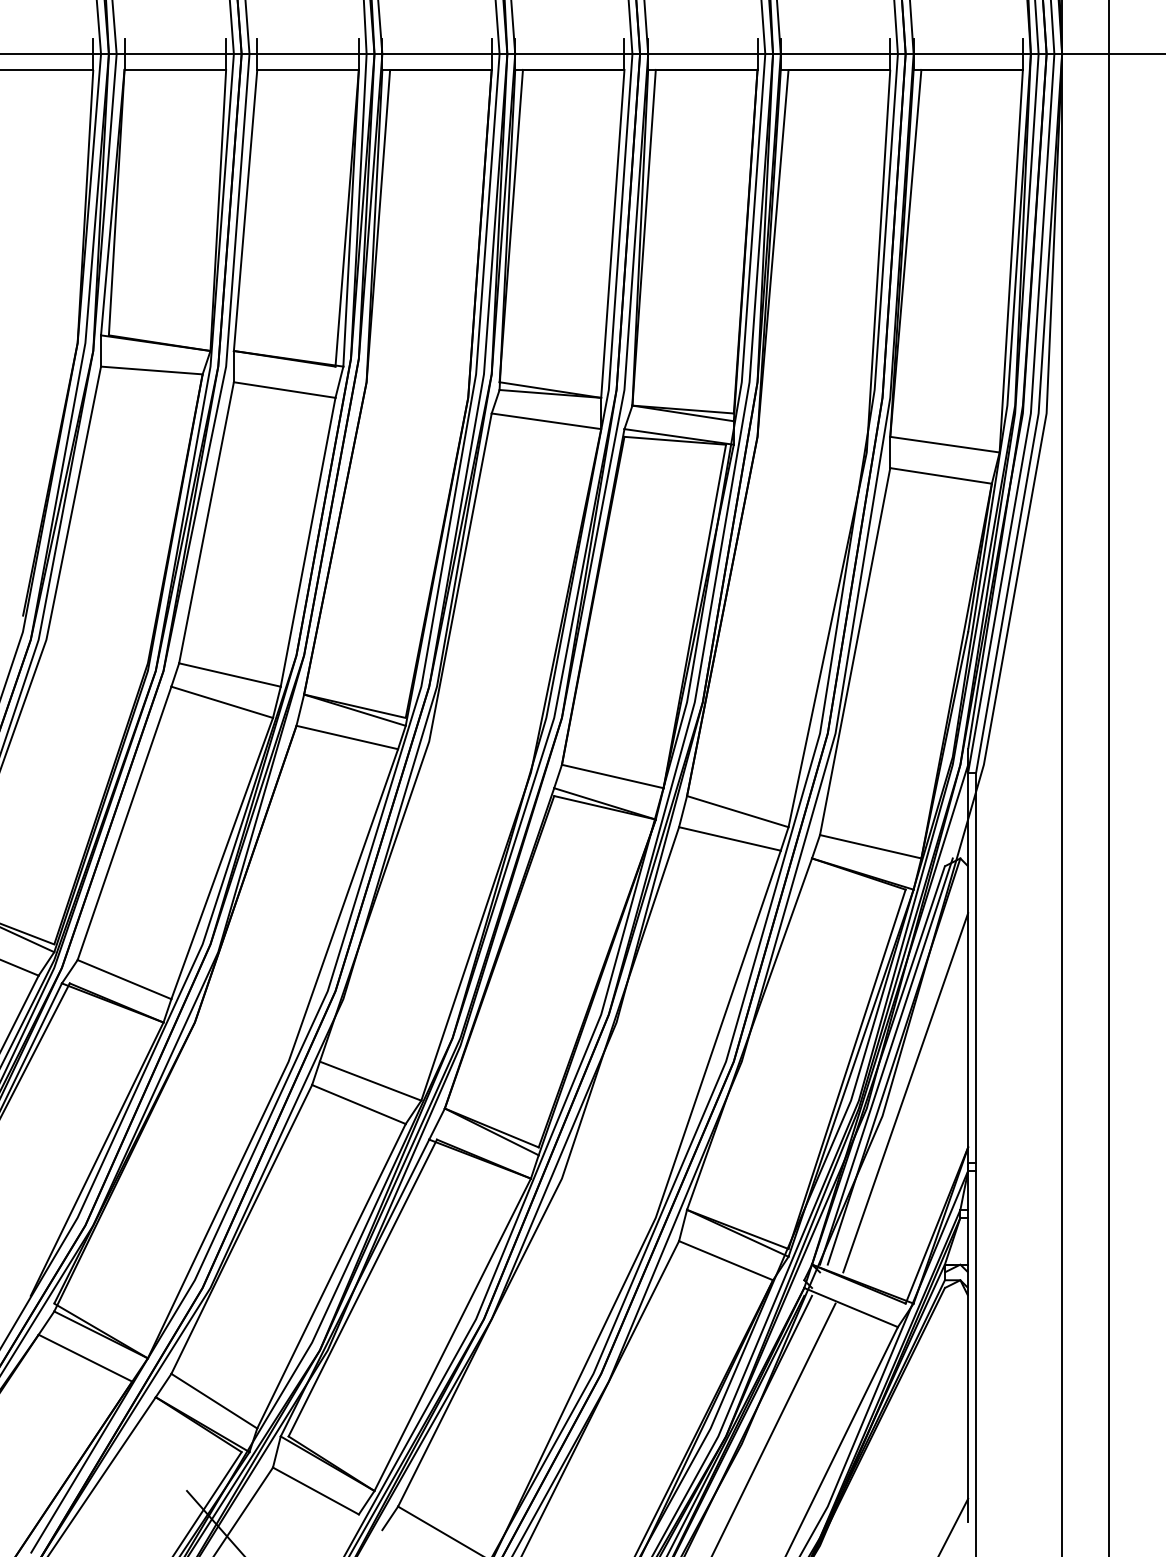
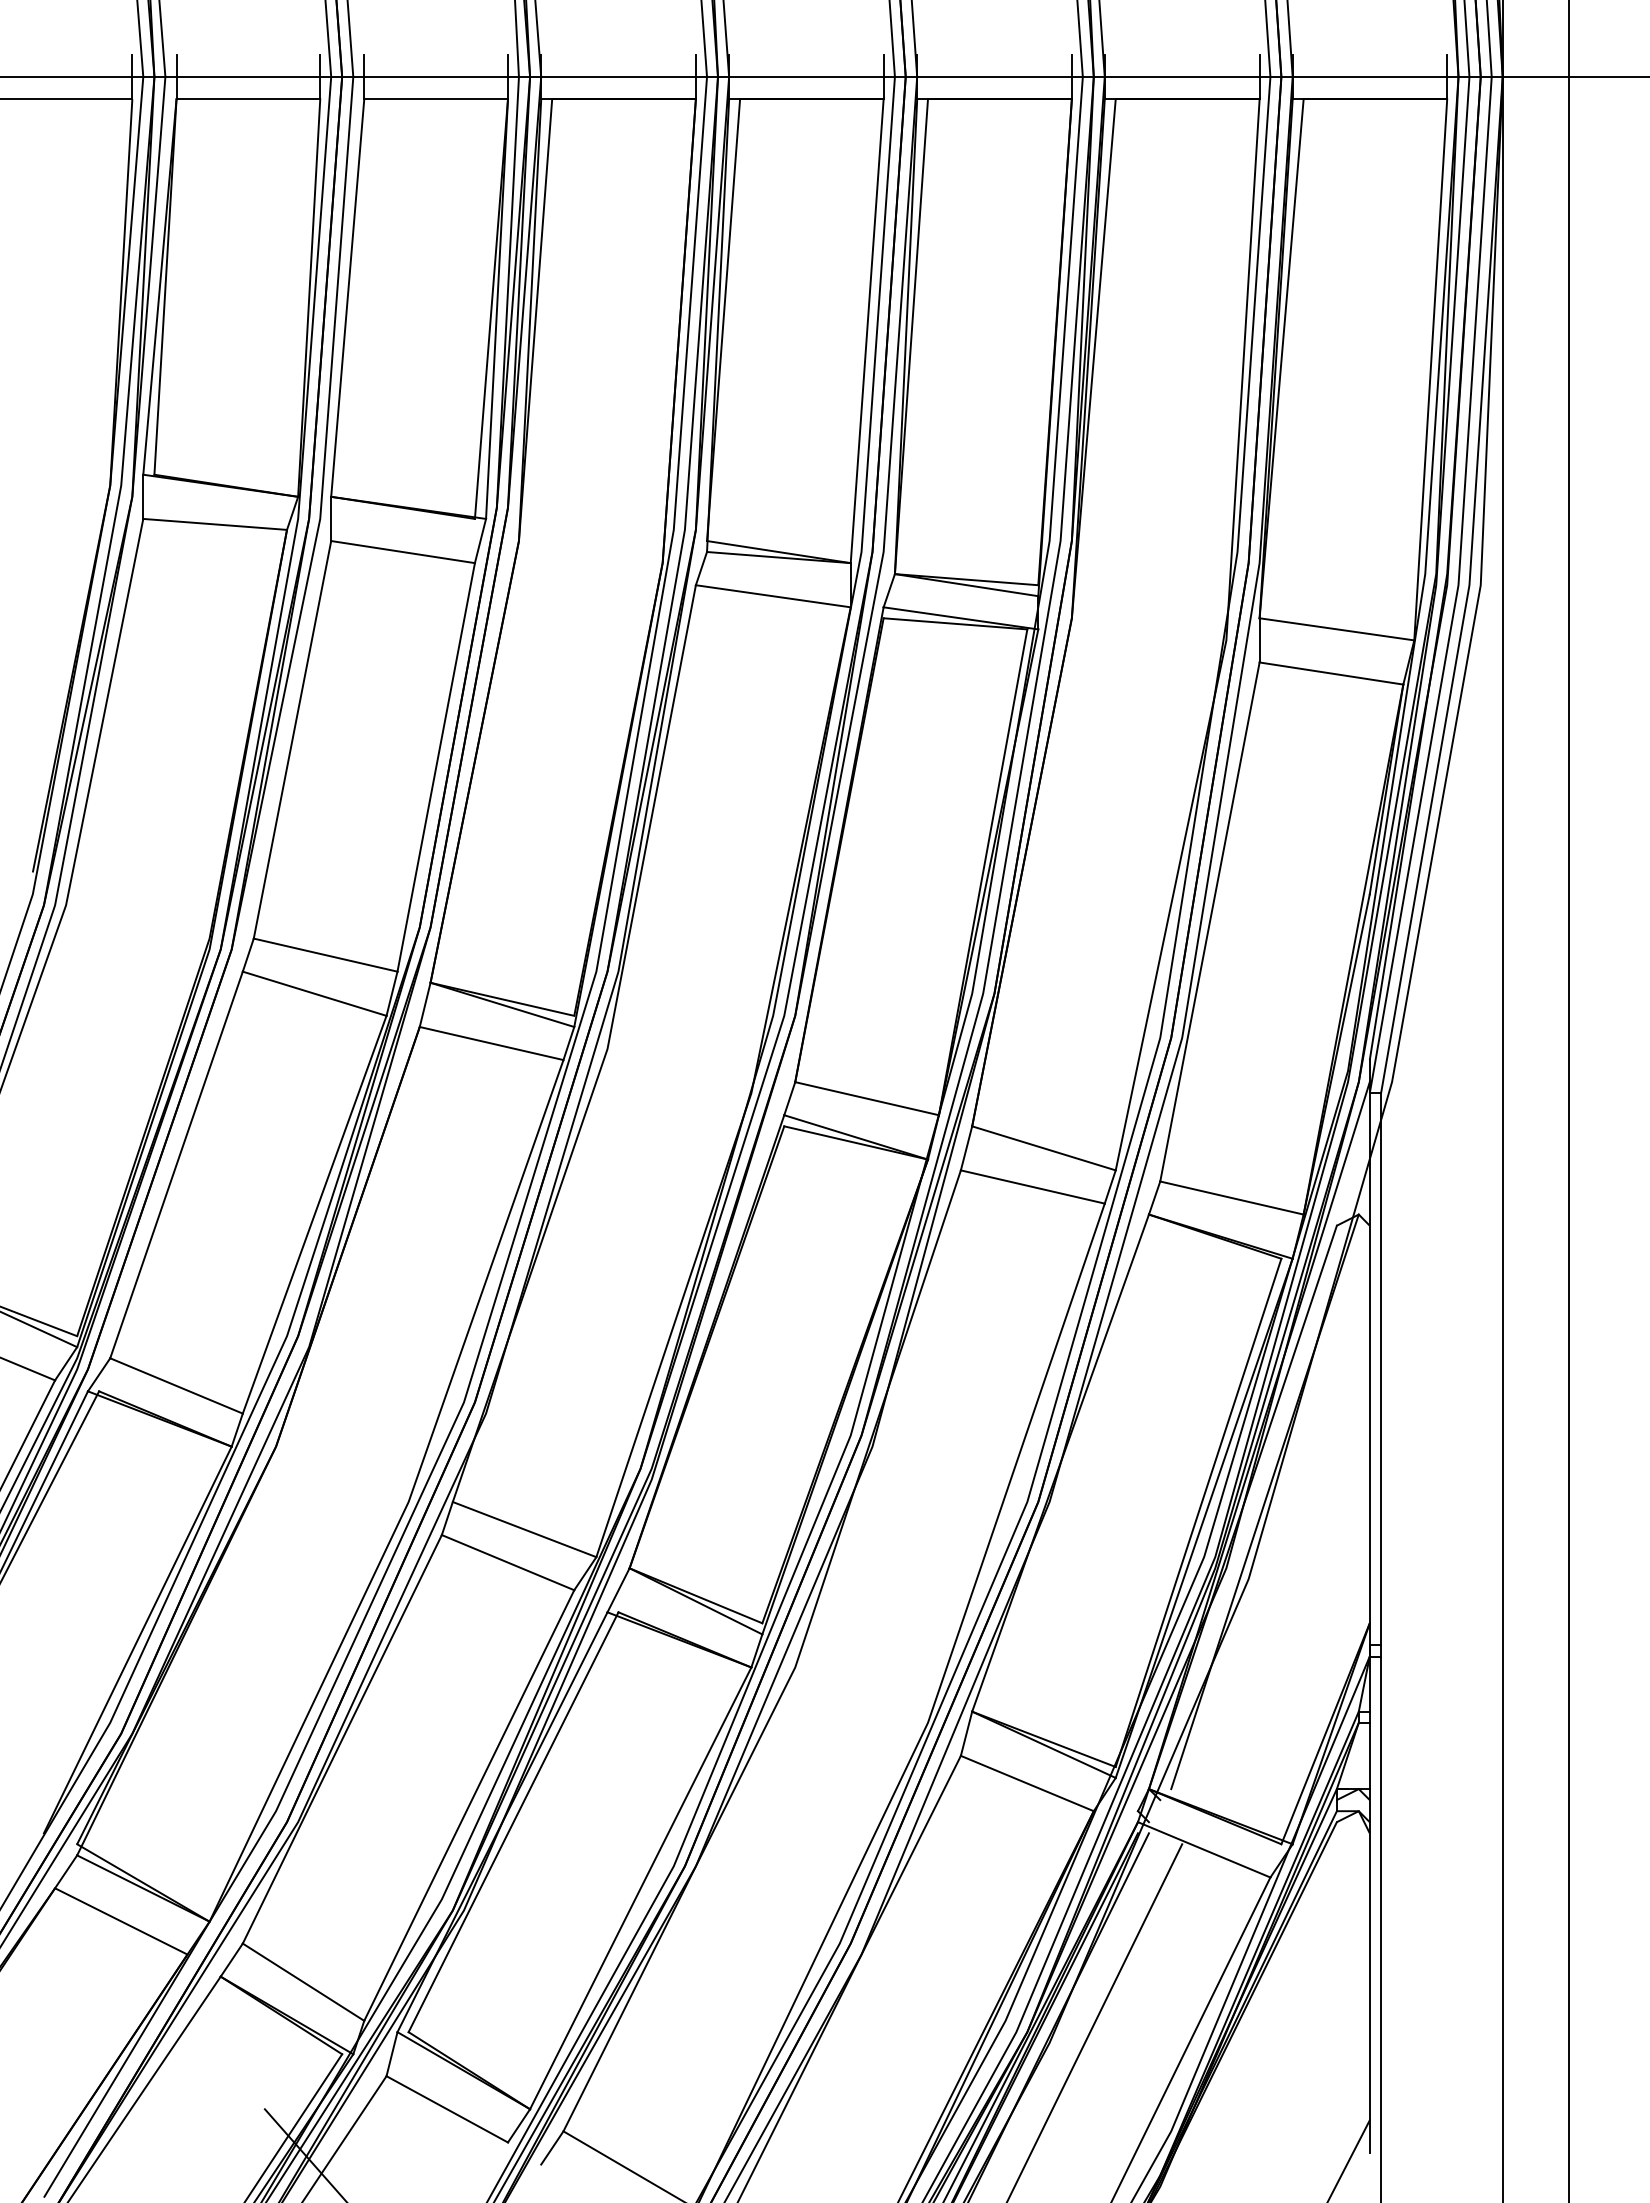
line: (886, 1061) -> (1254, 1501), removed
line: (905, 1093) -> (1281, 1546), removed

